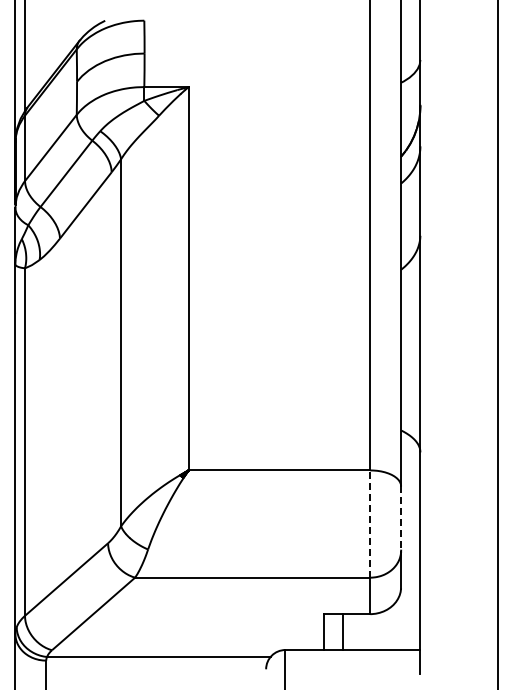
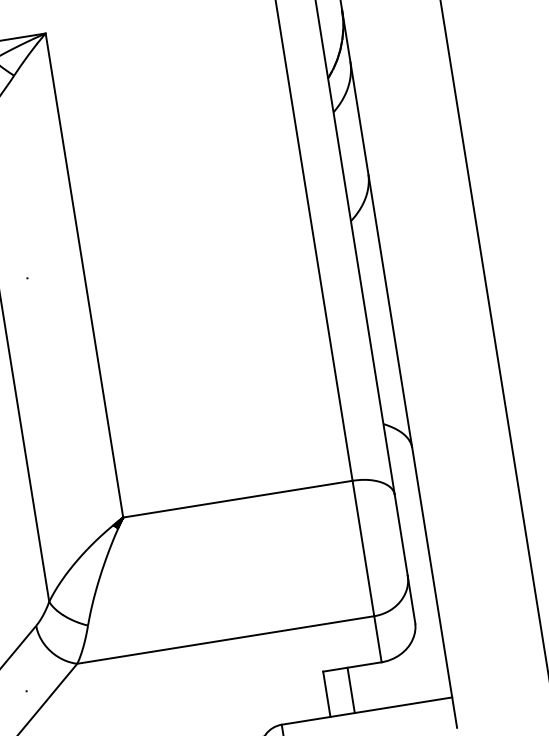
line: (401, 518) -> (401, 535), dashed -> solid
line: (370, 524) -> (363, 549), dashed -> solid

